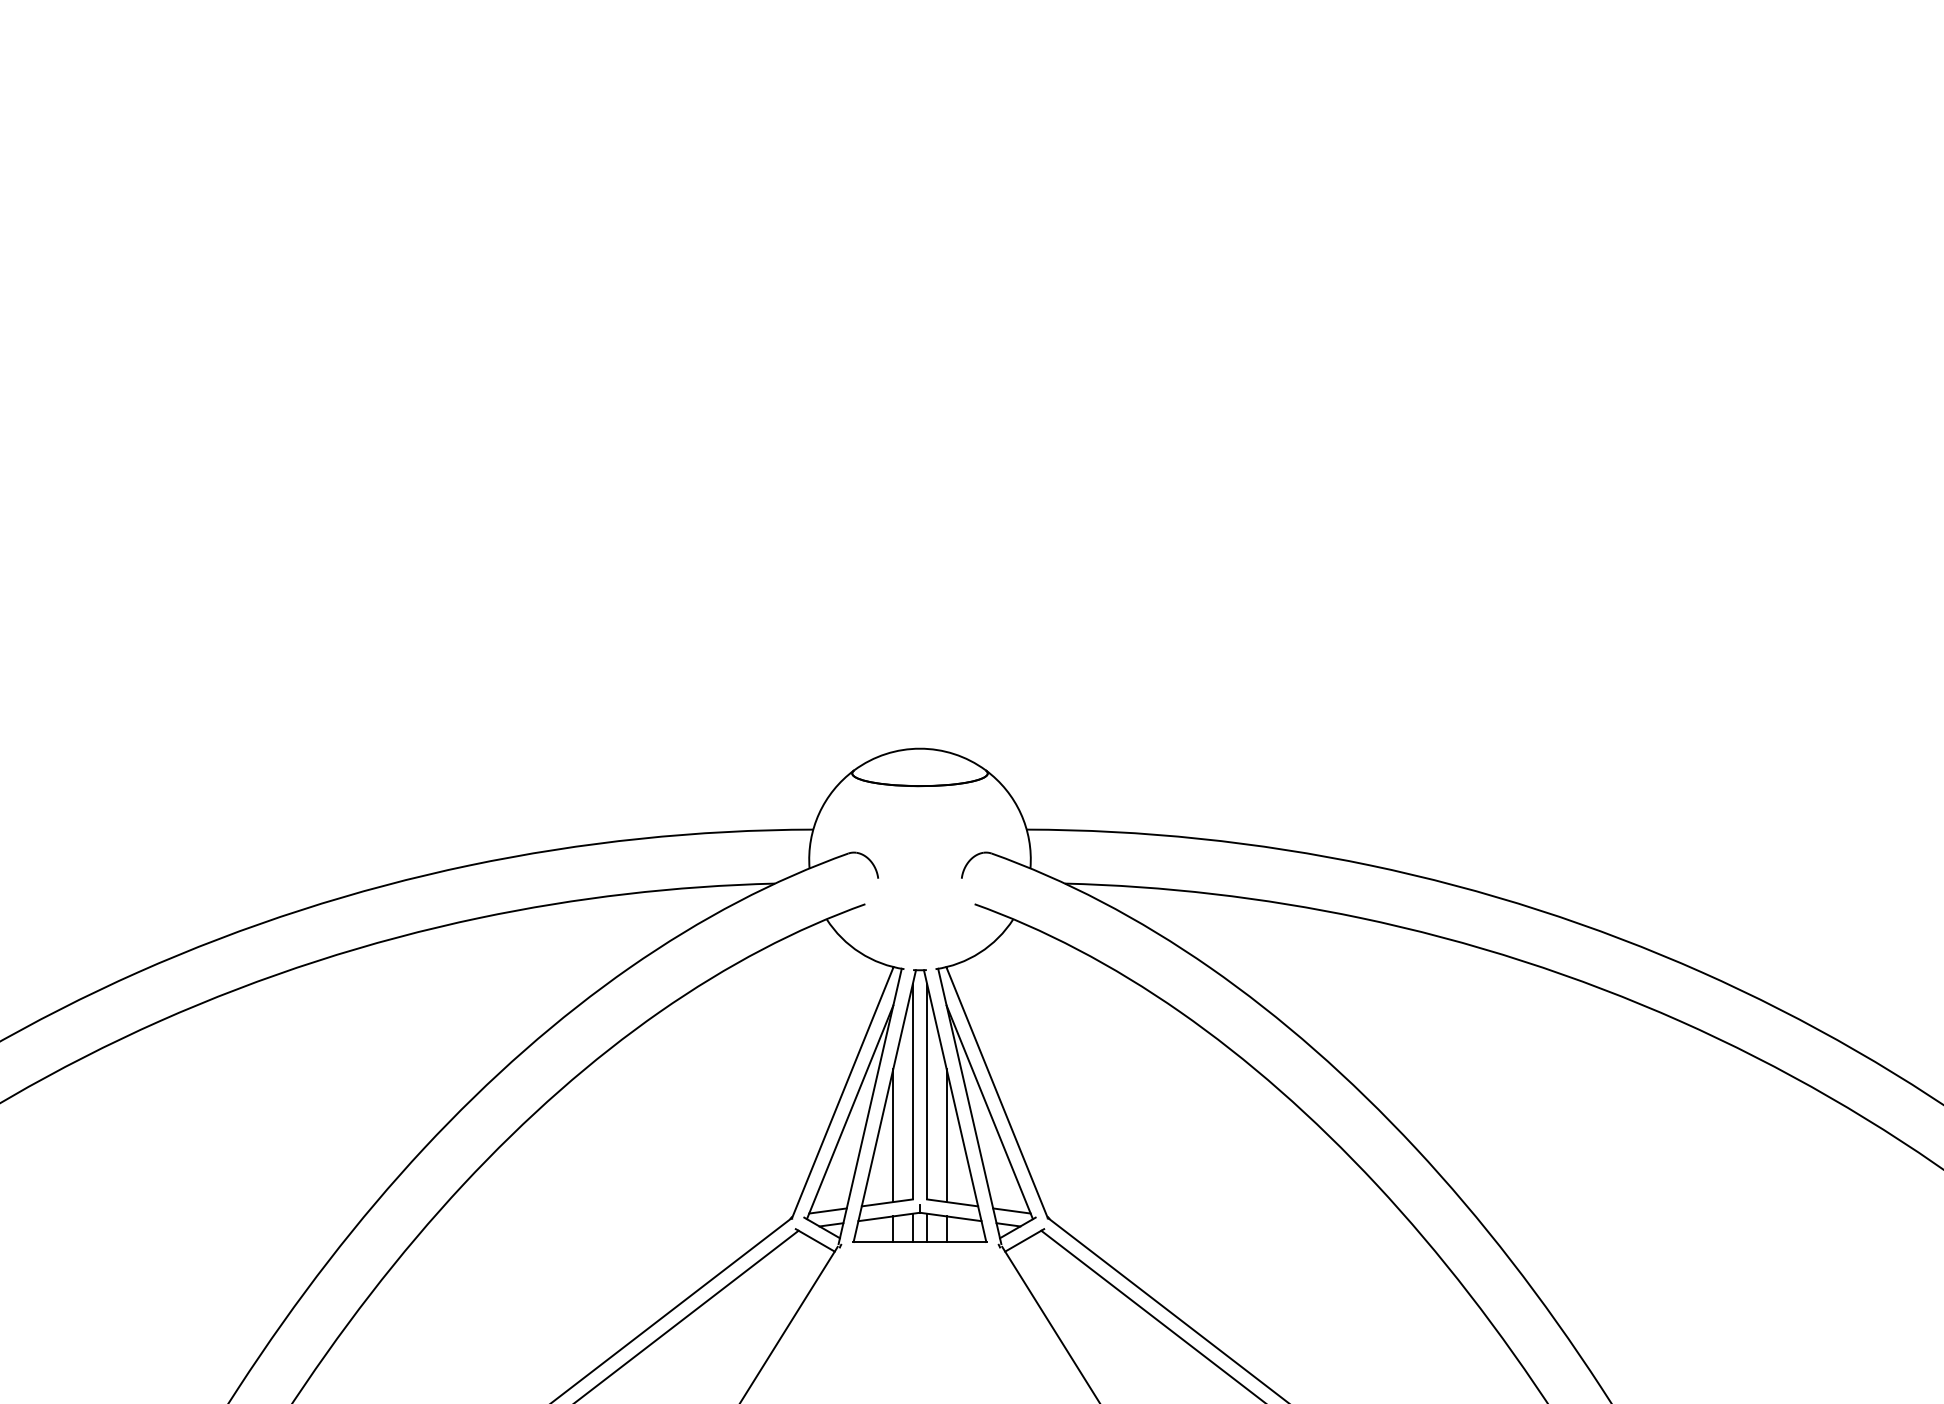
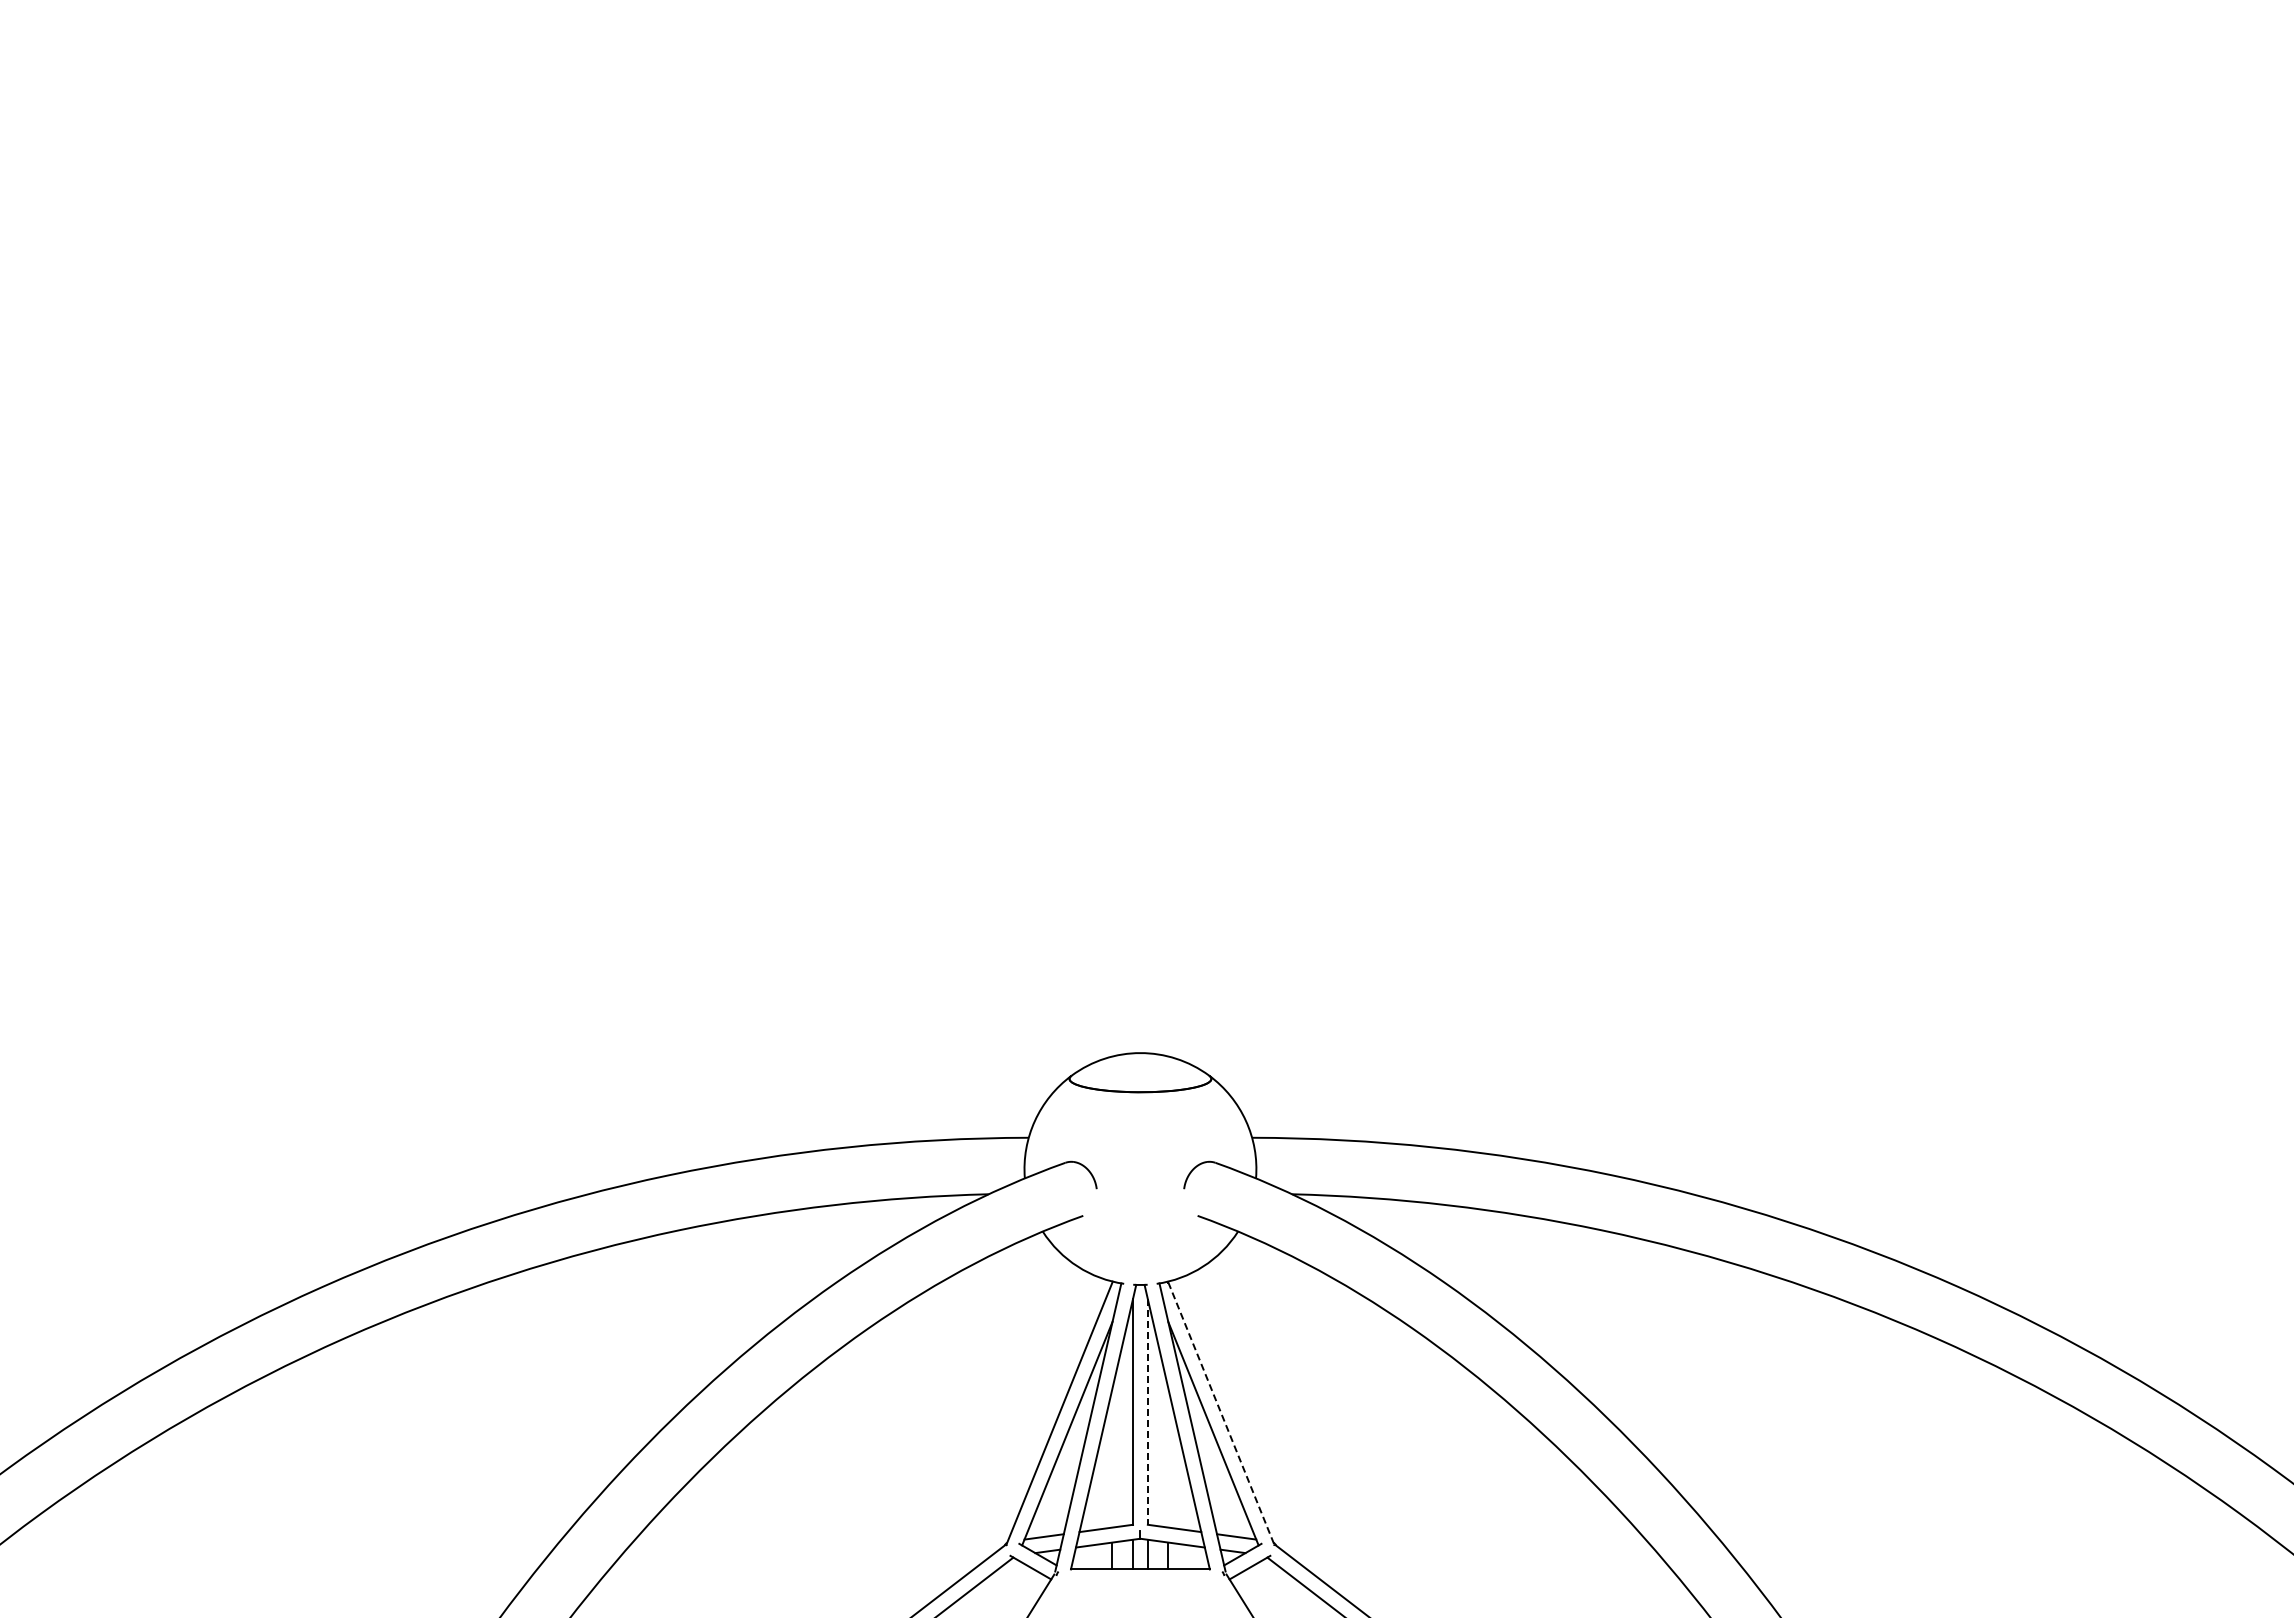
line: (926, 1091) -> (1147, 1411), solid -> dashed
line: (996, 1092) -> (1220, 1412), solid -> dashed
line: (893, 1135) -> (1112, 1457), removed
line: (946, 1135) -> (1168, 1457), removed

